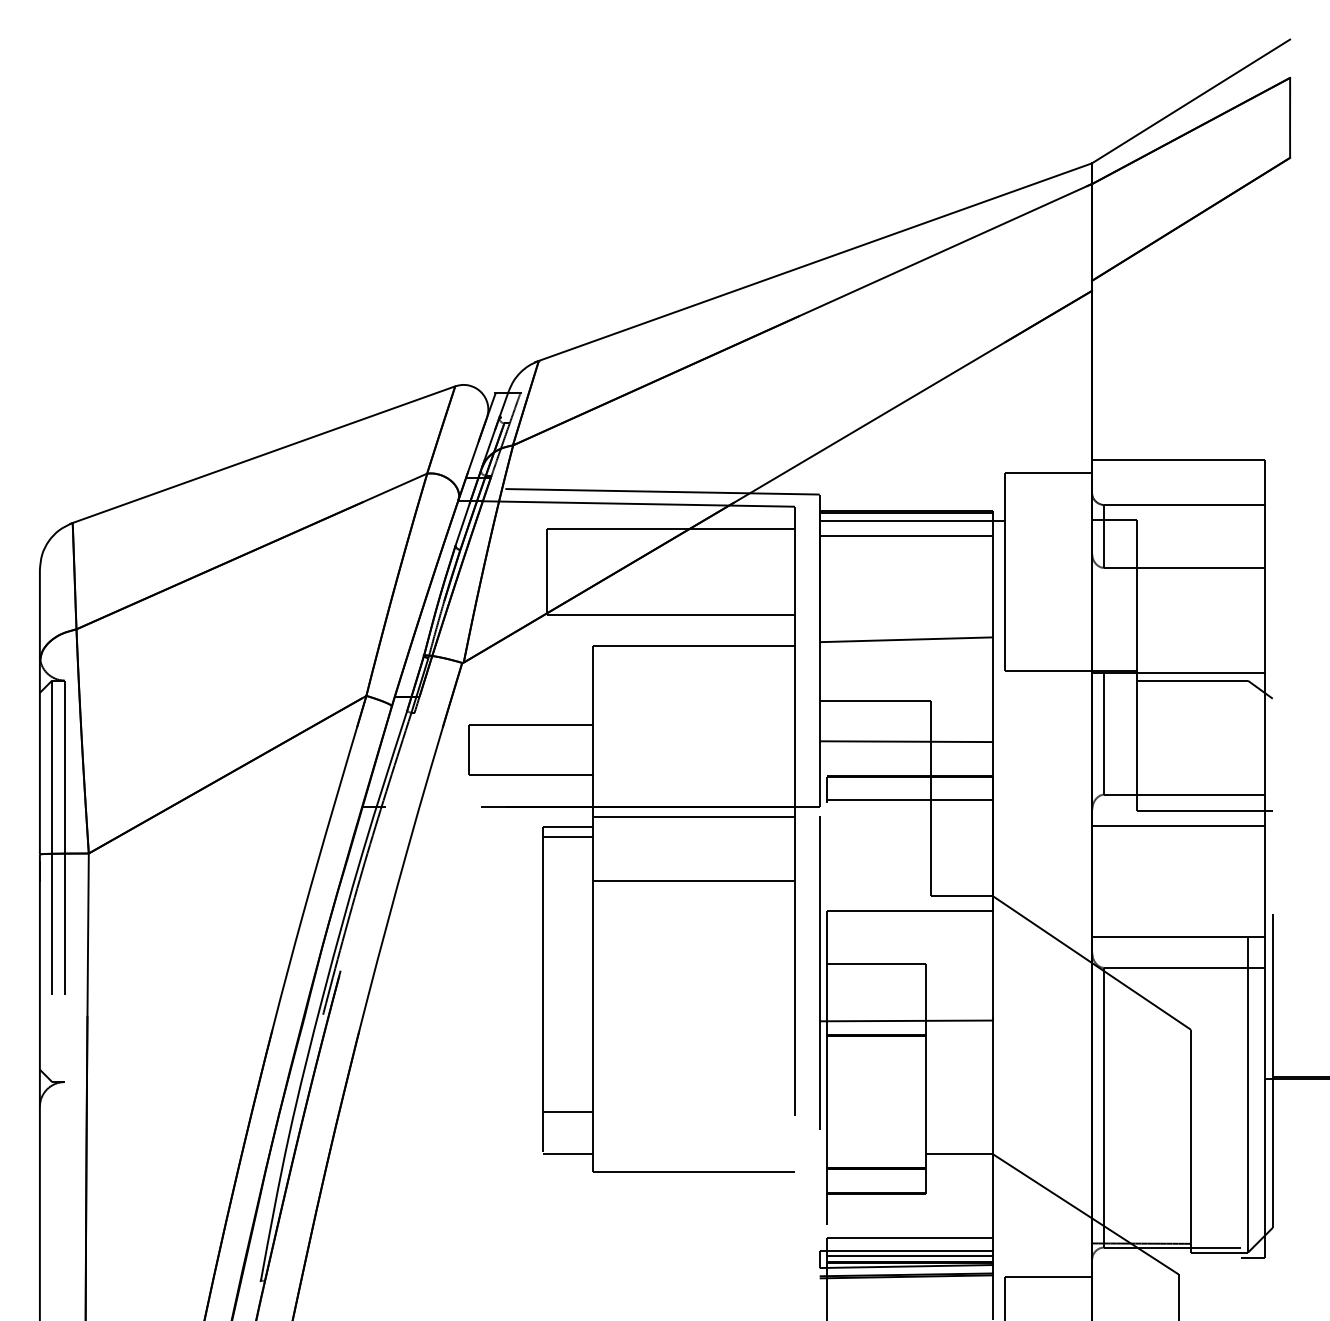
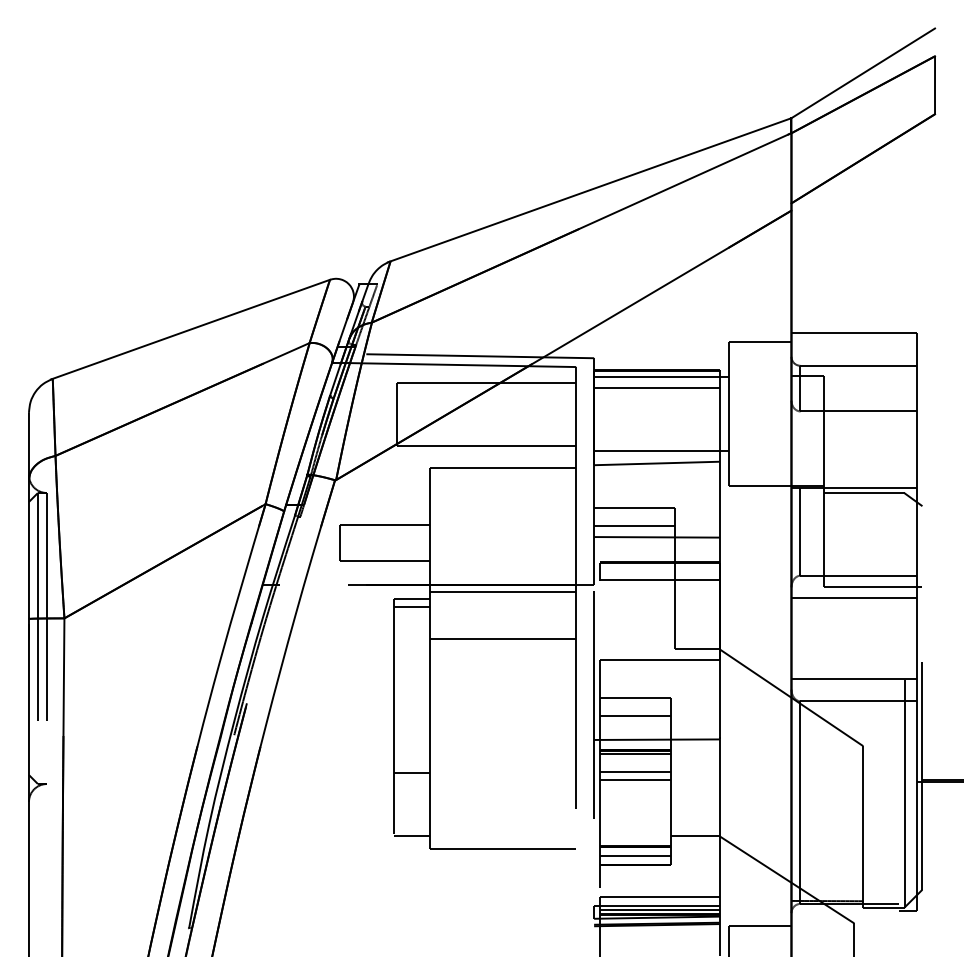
line: (912, 622) -> (661, 450), added
line: (875, 725) -> (634, 525), added
line: (876, 988) -> (635, 716), added
line: (876, 1040) -> (635, 753), added
line: (876, 1066) -> (635, 772), added
line: (876, 1076) -> (635, 779), added
line: (567, 1111) -> (411, 772), moved
line: (876, 1182) -> (635, 856), added

